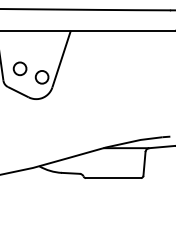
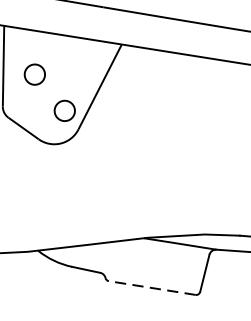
circle: (19, 68) -> (34, 73), moved
line: (112, 178) -> (150, 288), solid -> dashed

